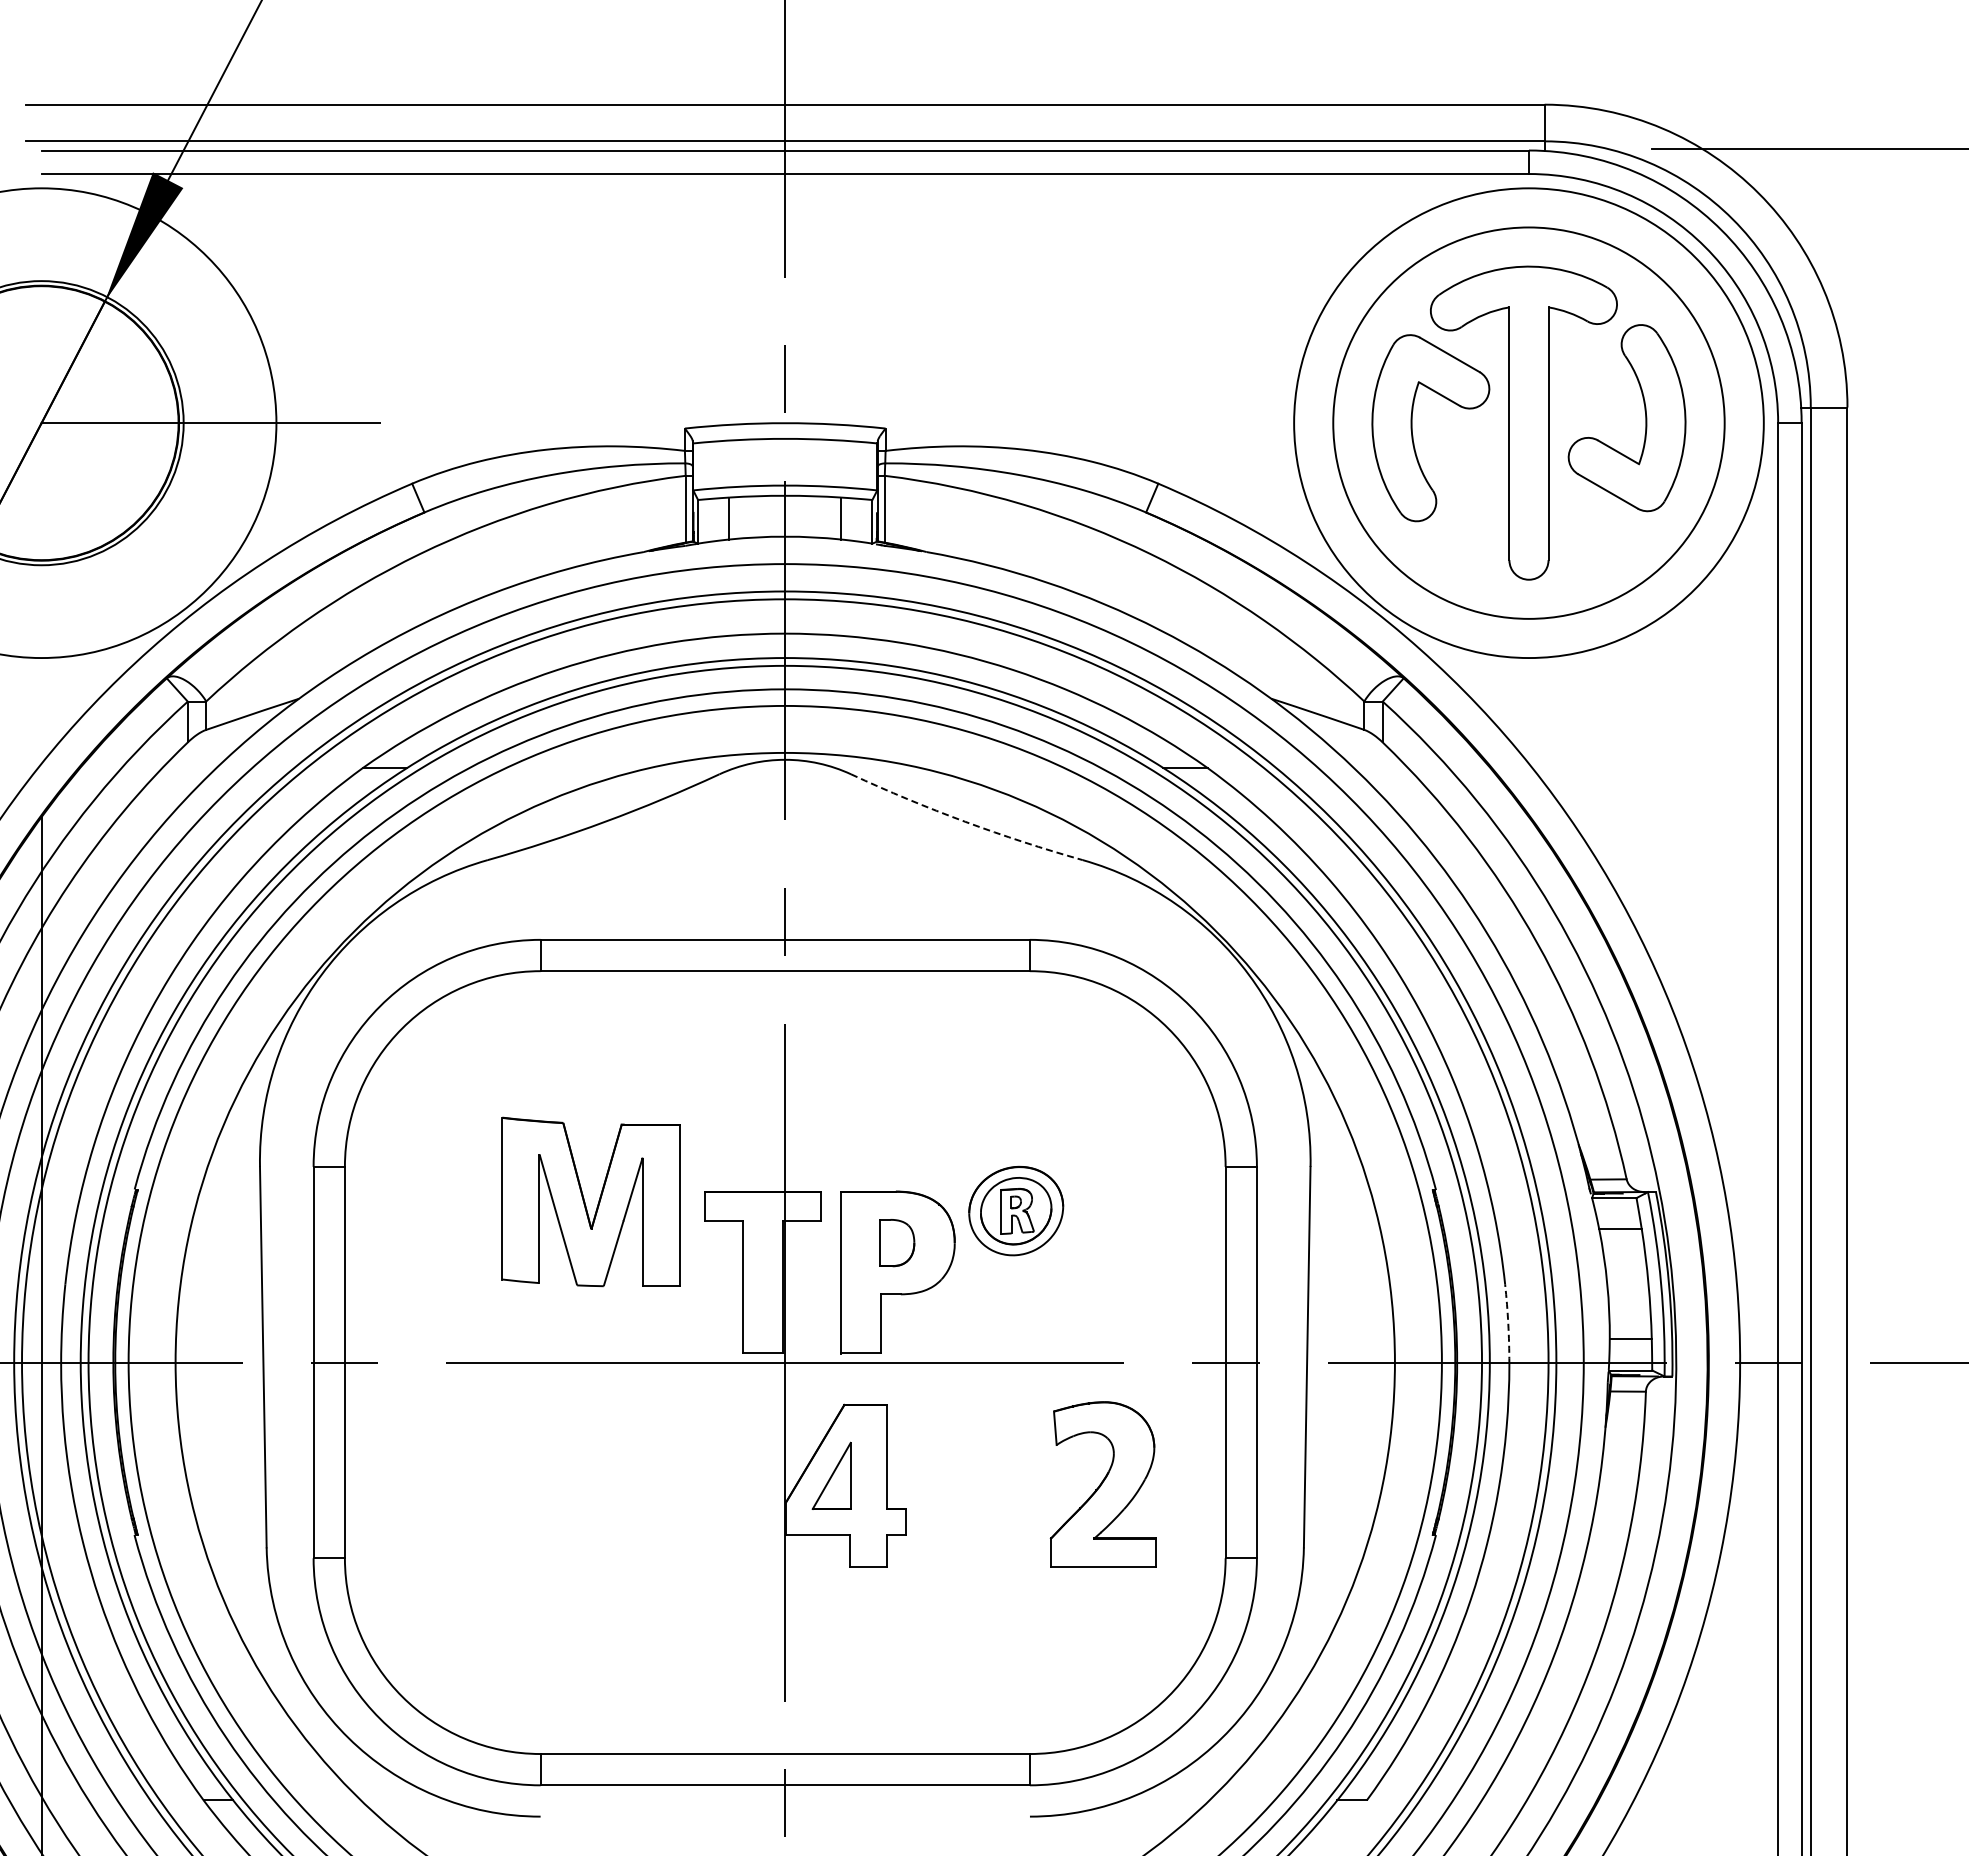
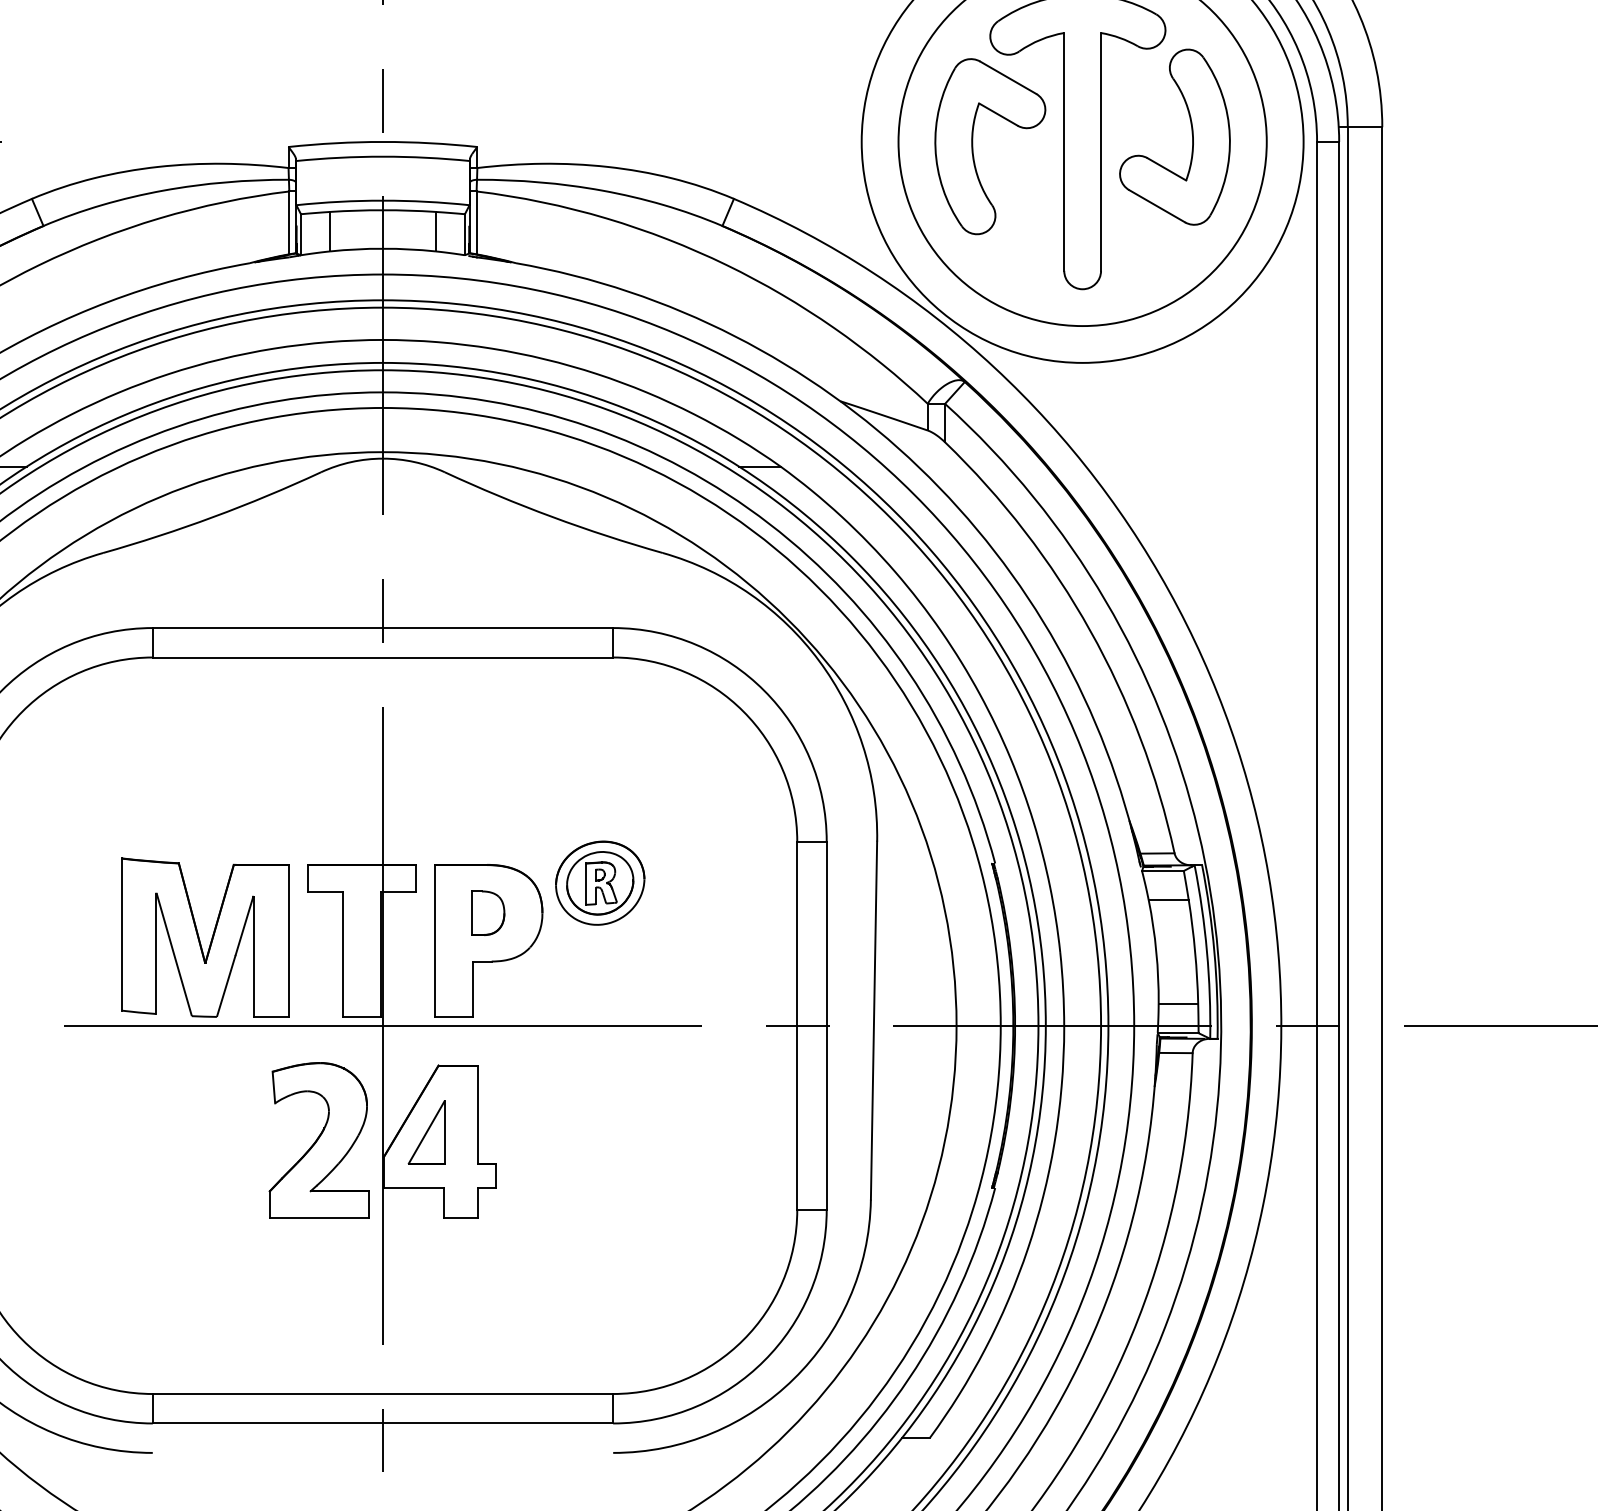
arc: (965, 821) -> (552, 516), dashed -> solid
part: (590, 1201) -> (204, 937), moved
arc: (1508, 1323) -> (1063, 988), dashed -> solid
part: (1102, 1484) -> (318, 1140), moved

